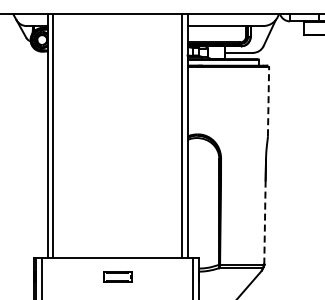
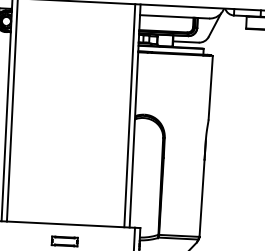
line: (268, 101) -> (210, 87), dashed -> solid
line: (264, 223) -> (201, 199), dashed -> solid

